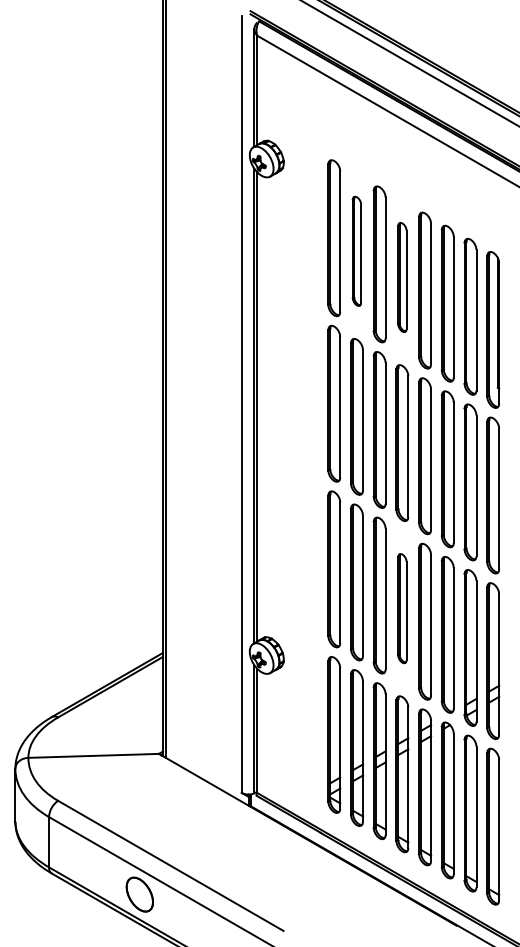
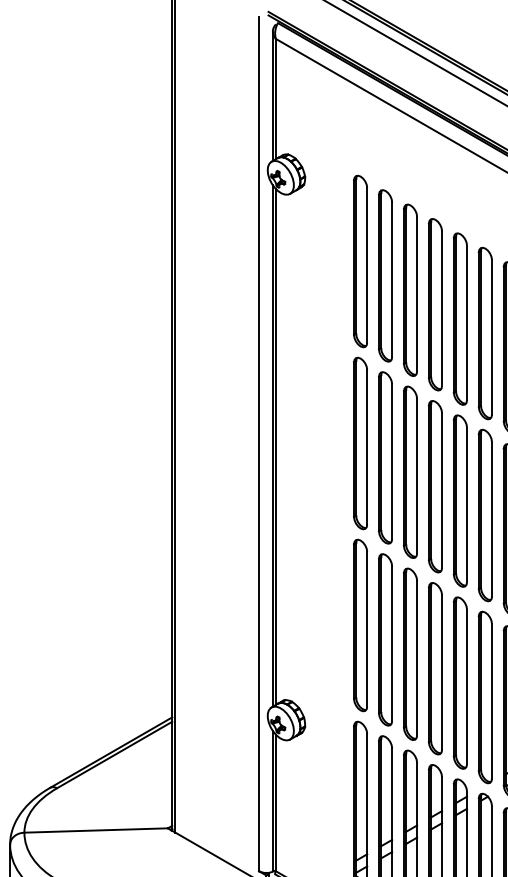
part: (356, 251) -> (385, 276), size x1.43
part: (402, 277) -> (435, 304), size x1.43
part: (402, 608) -> (435, 668), size x1.43

